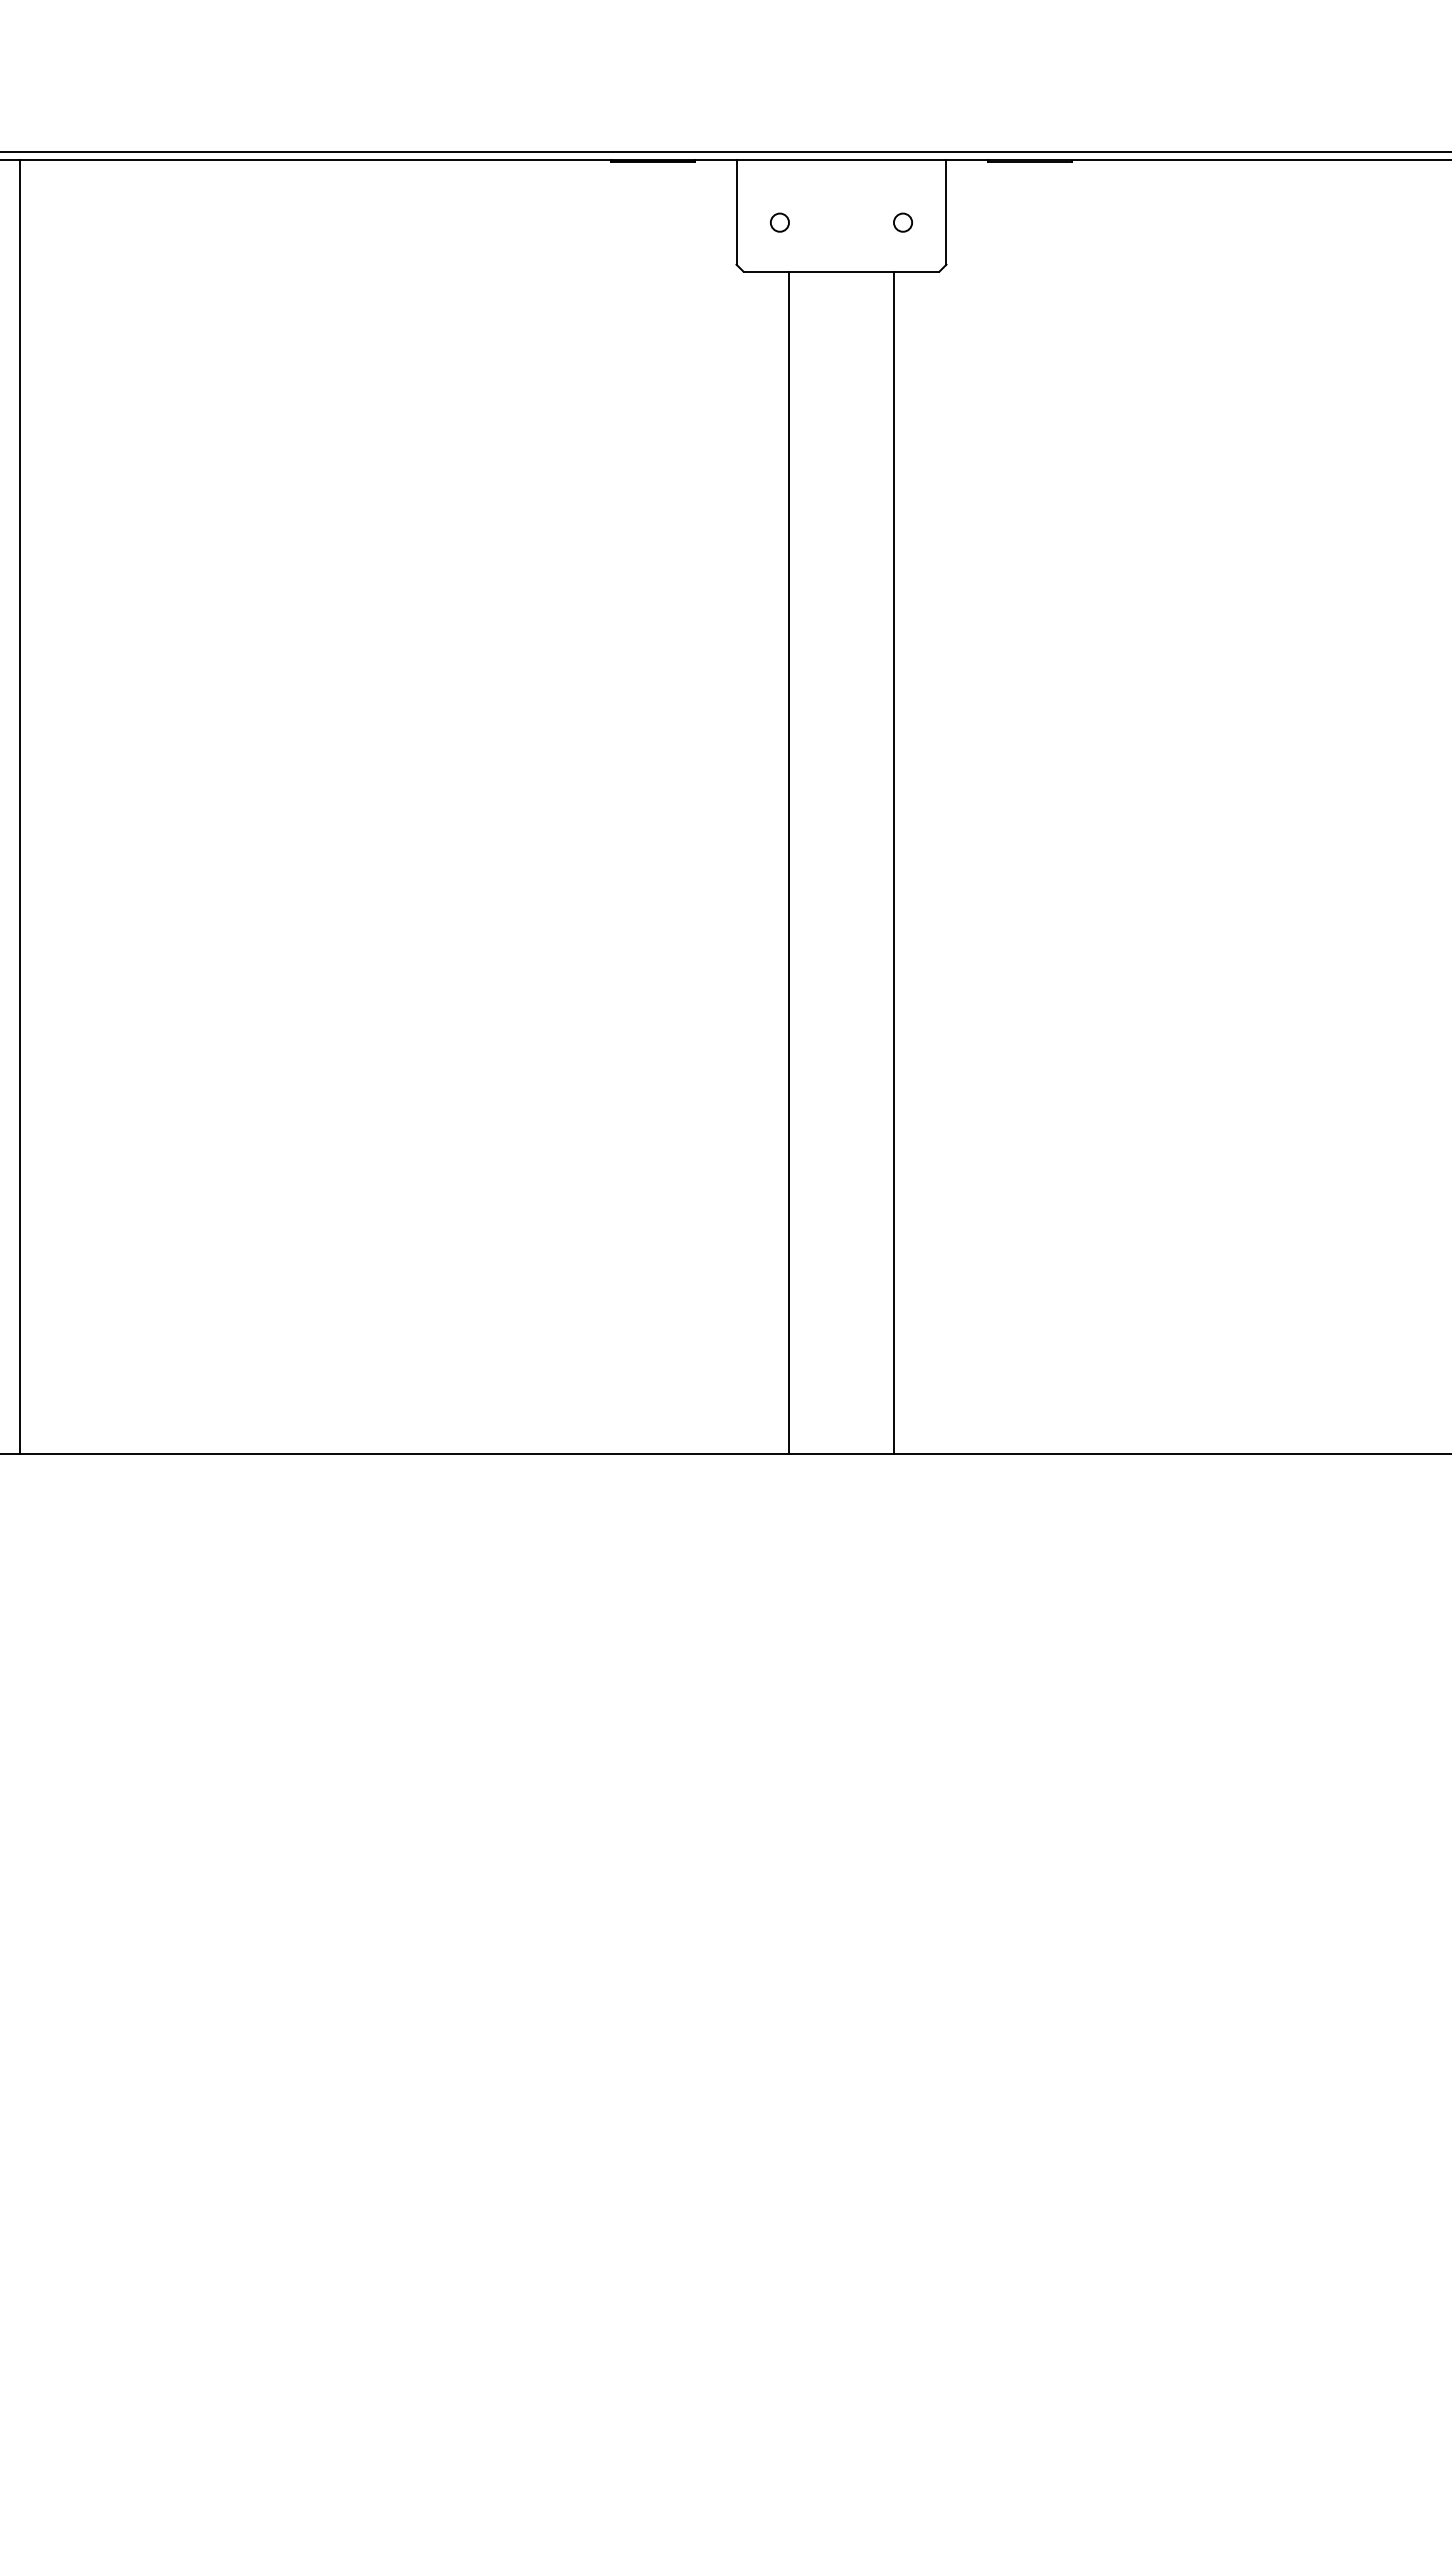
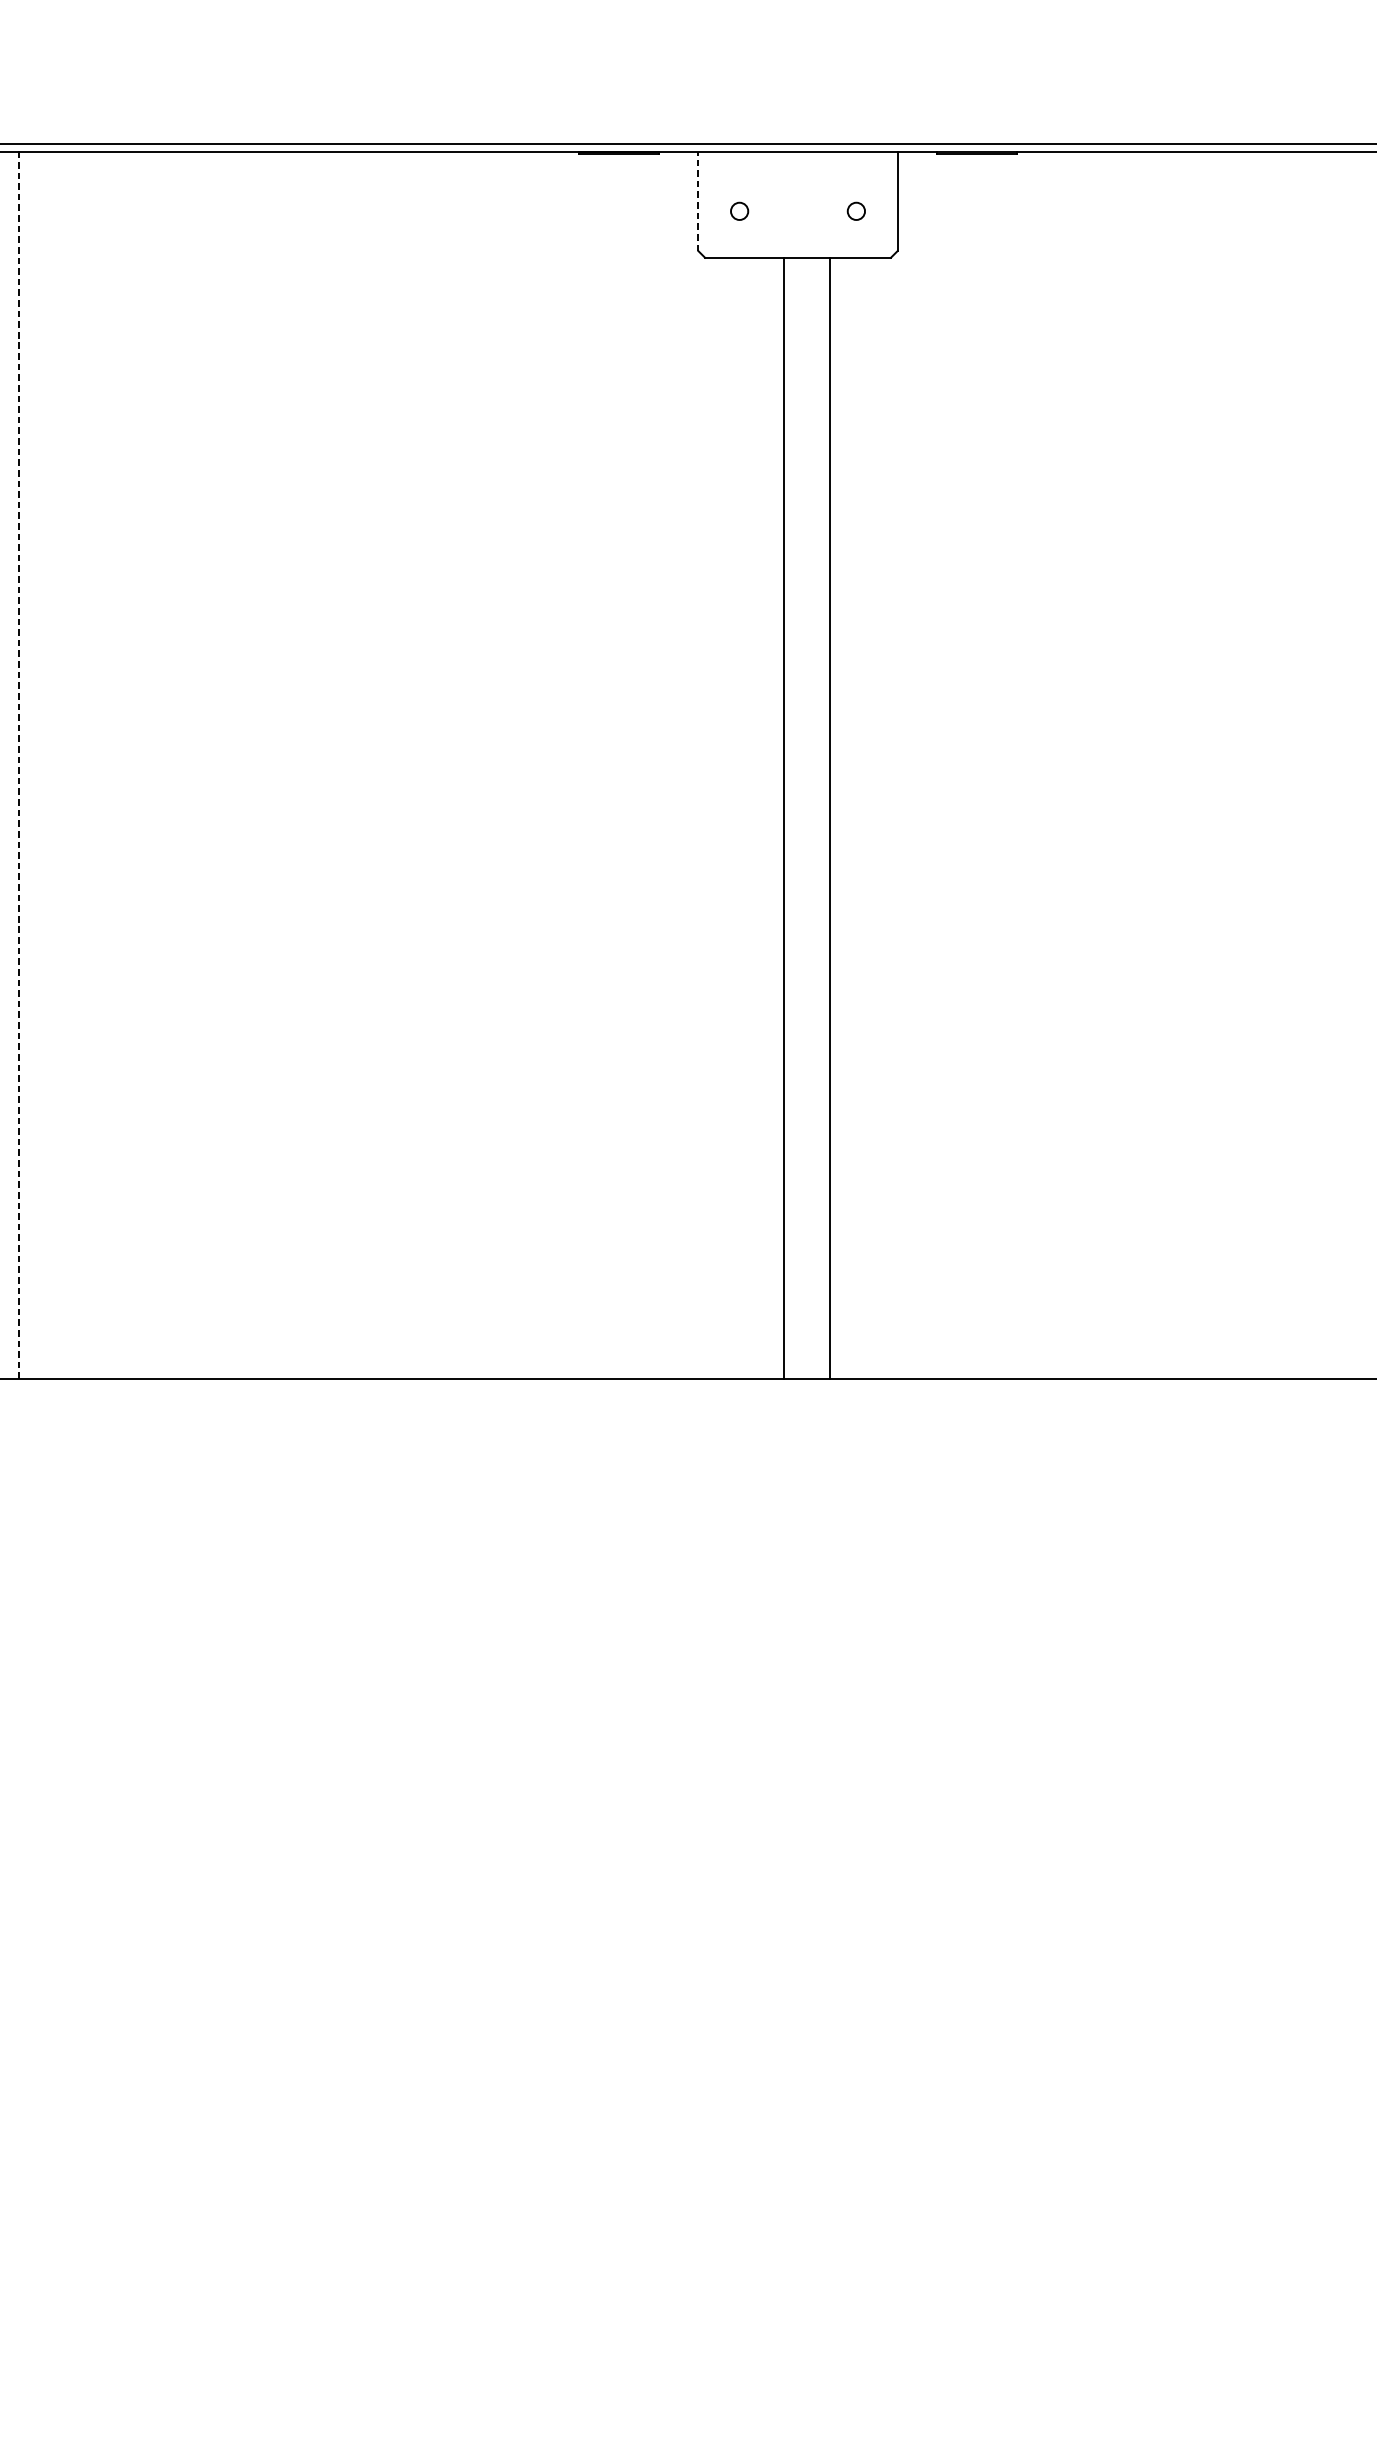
line: (736, 211) -> (698, 200), solid -> dashed
line: (20, 806) -> (19, 764), solid -> dashed
line: (789, 862) -> (830, 818), moved
line: (893, 862) -> (783, 818), moved

